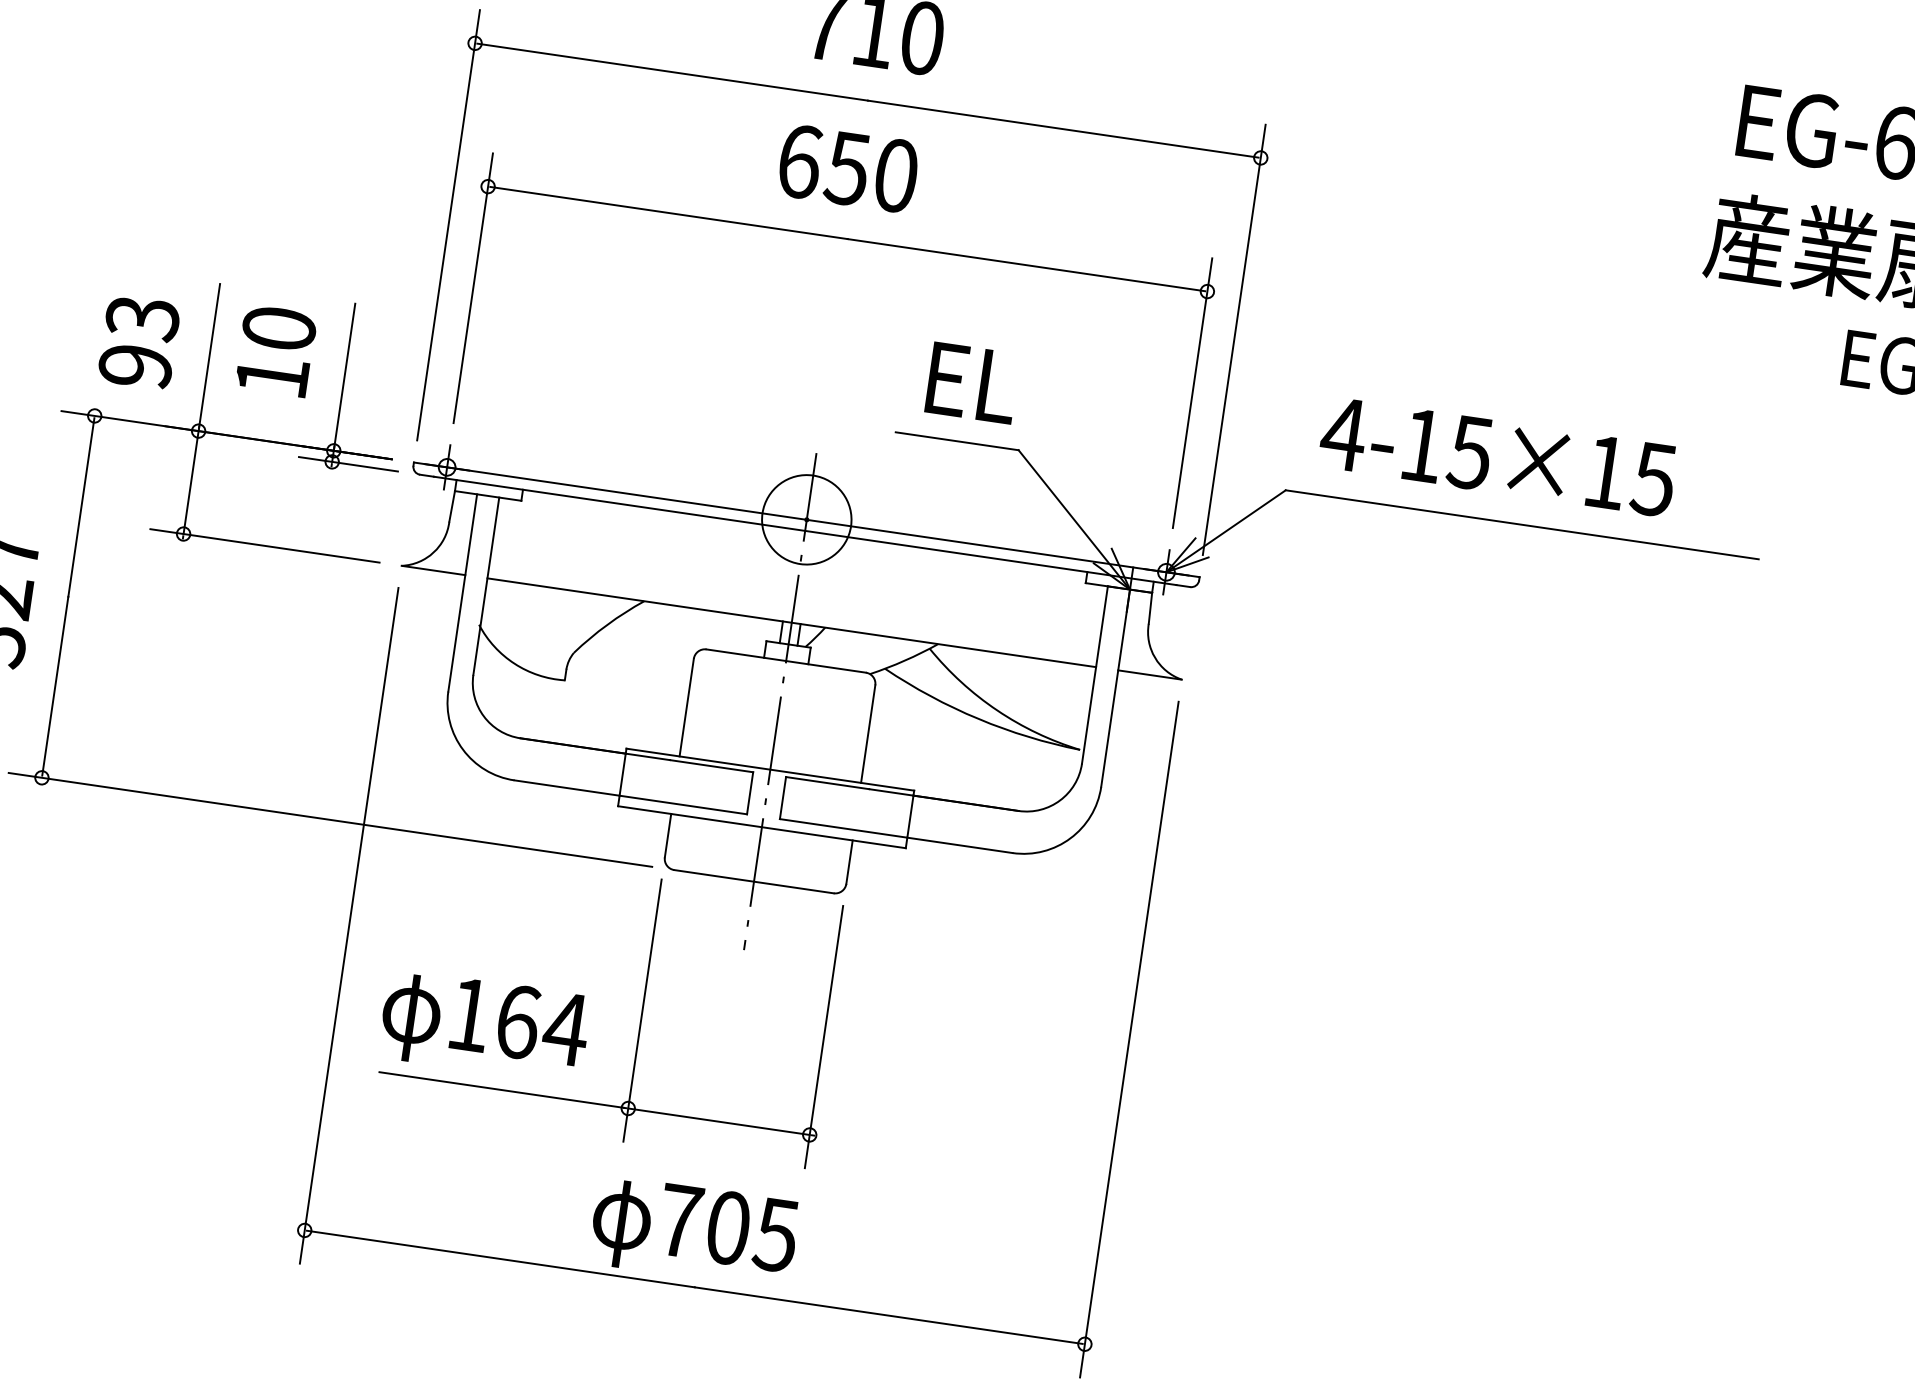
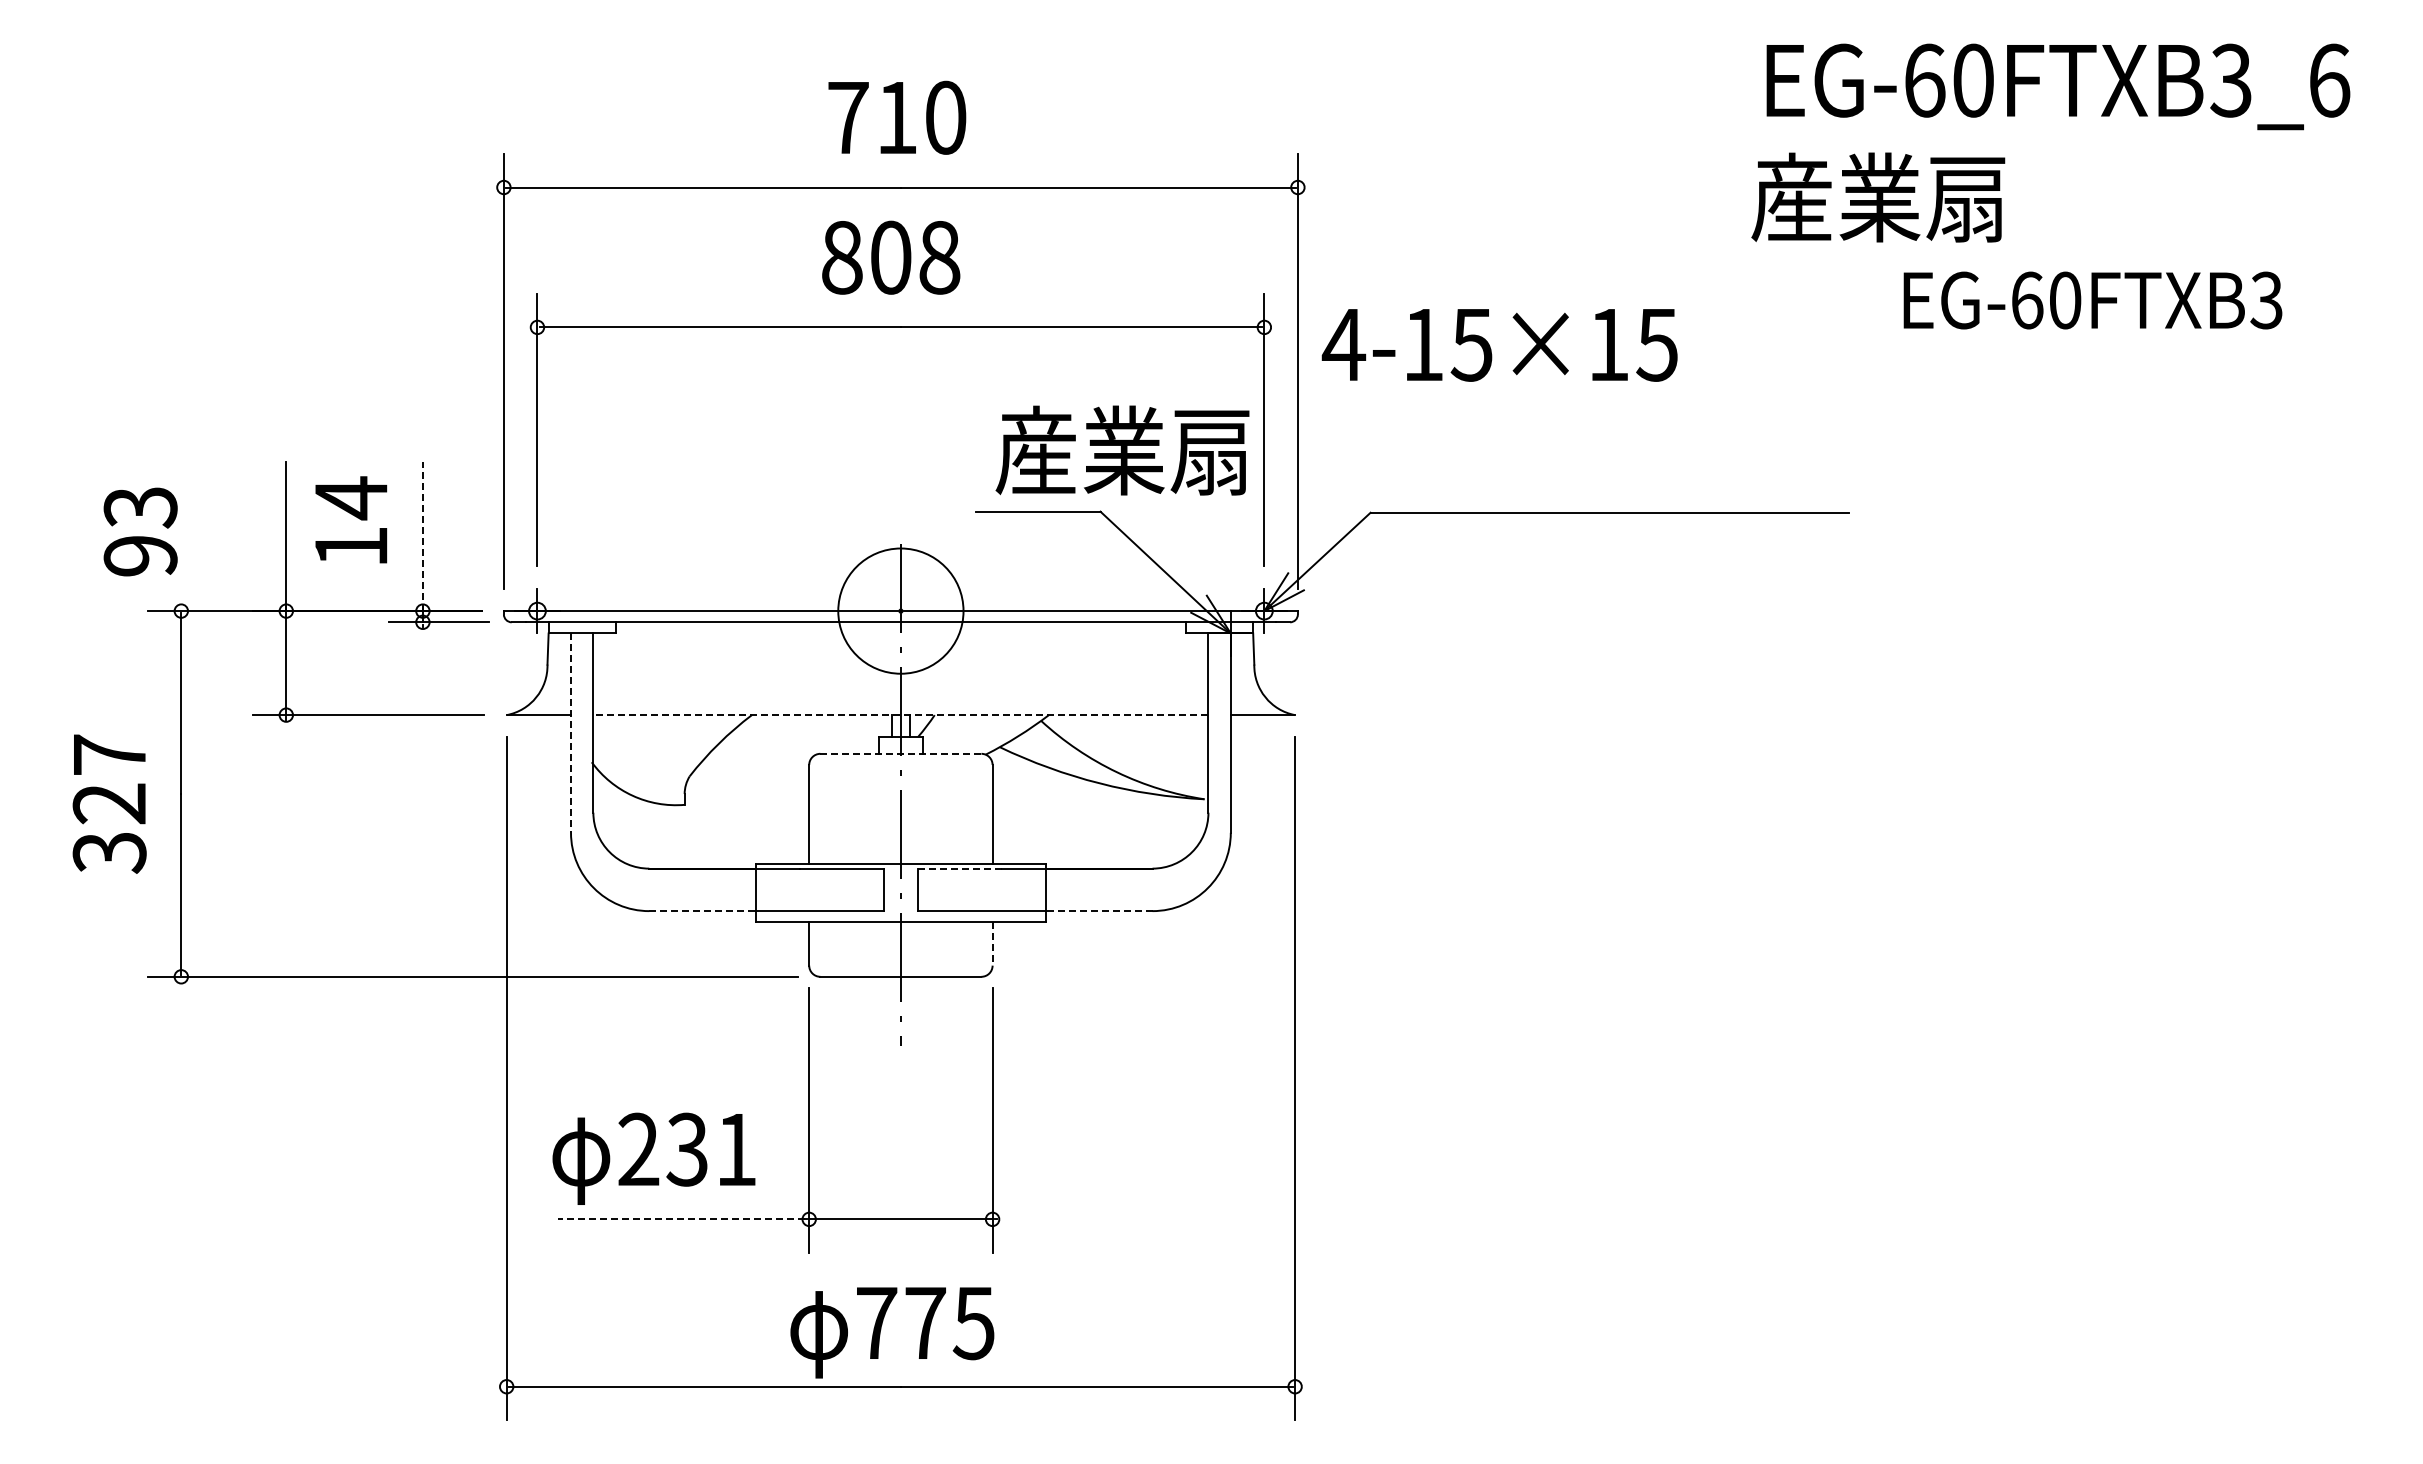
text: (848, 168) -> (891, 257), 650 -> 808
text: (279, 329) -> (351, 498), 10 -> 14
text: (139, 341) -> (140, 531), moved
line: (344, 376) -> (422, 536), solid -> dashed
text: (1049, 392) -> (1122, 450), EL -> 産業扇
text: (1497, 457) -> (1499, 345), moved
circle: (806, 519) -> (900, 610), size x1.4
line: (463, 593) -> (571, 733), solid -> dashed
line: (791, 623) -> (900, 715), solid -> dashed
line: (785, 660) -> (900, 753), solid -> dashed
line: (827, 782) -> (959, 868), solid -> dashed
line: (567, 788) -> (702, 911), solid -> dashed
line: (958, 845) -> (1098, 911), solid -> dashed
line: (849, 861) -> (992, 943), solid -> dashed
text: (518, 1021) -> (688, 1149), 164 -> 231
line: (500, 1090) -> (680, 1219), solid -> dashed
text: (728, 1228) -> (925, 1323), 705 -> 775

